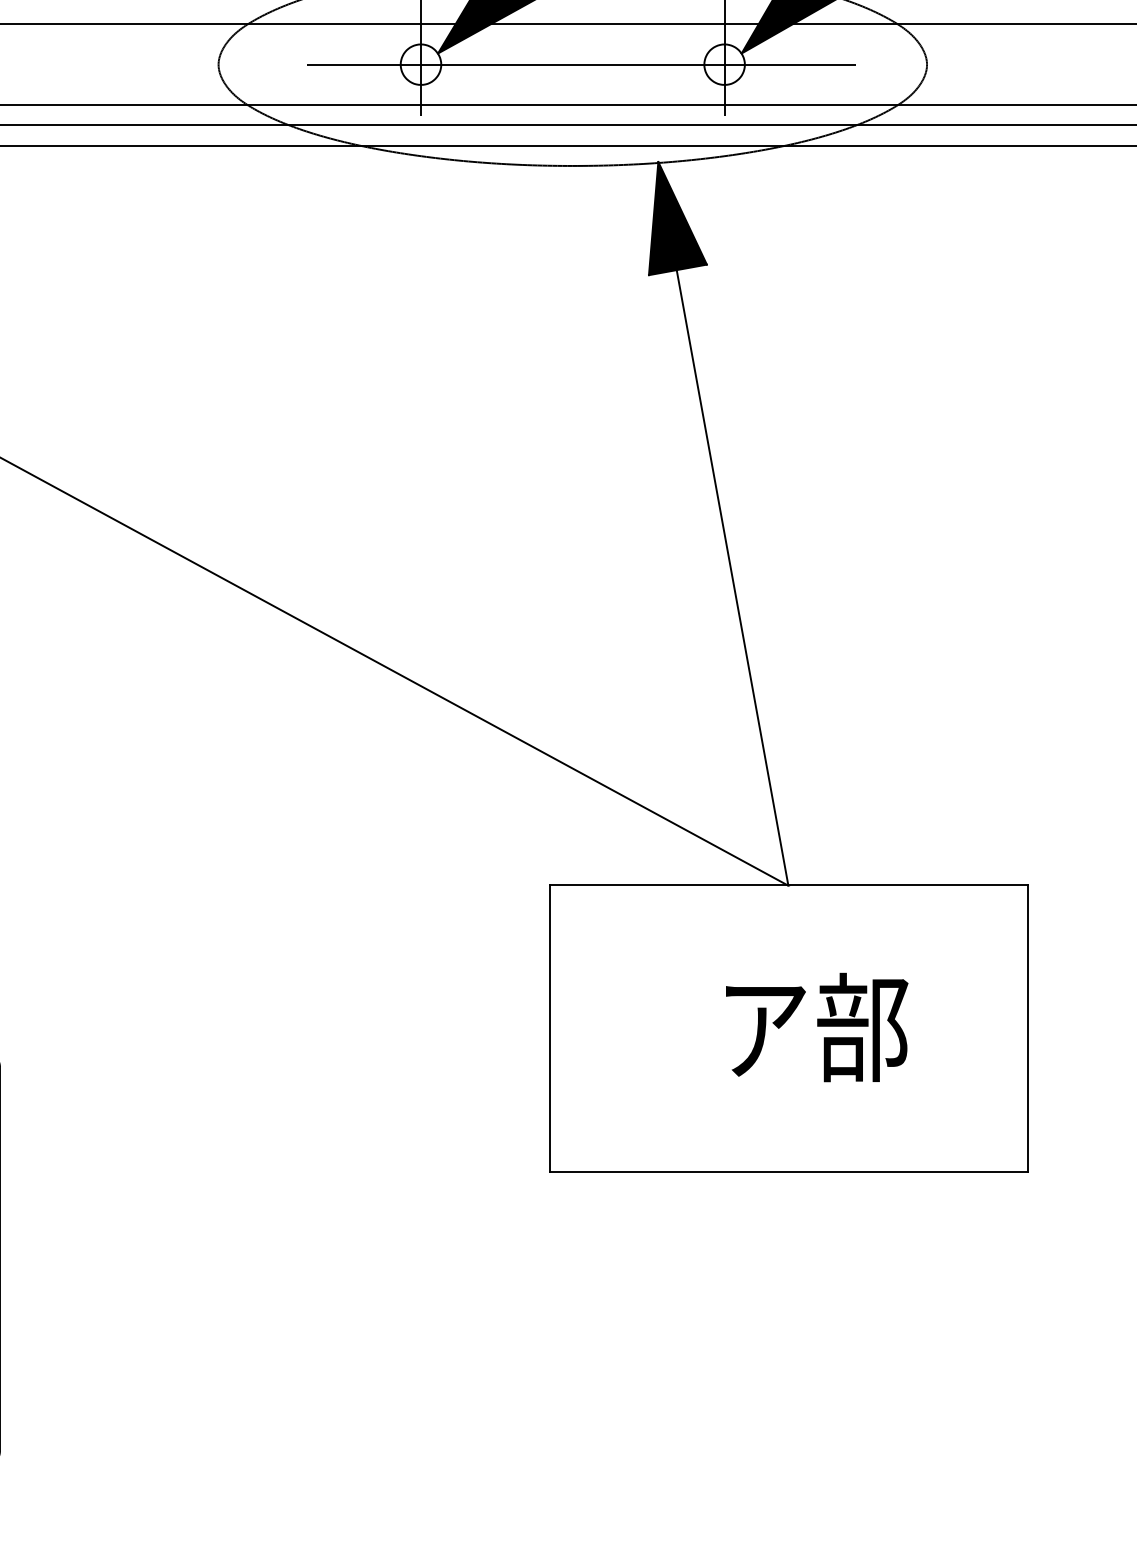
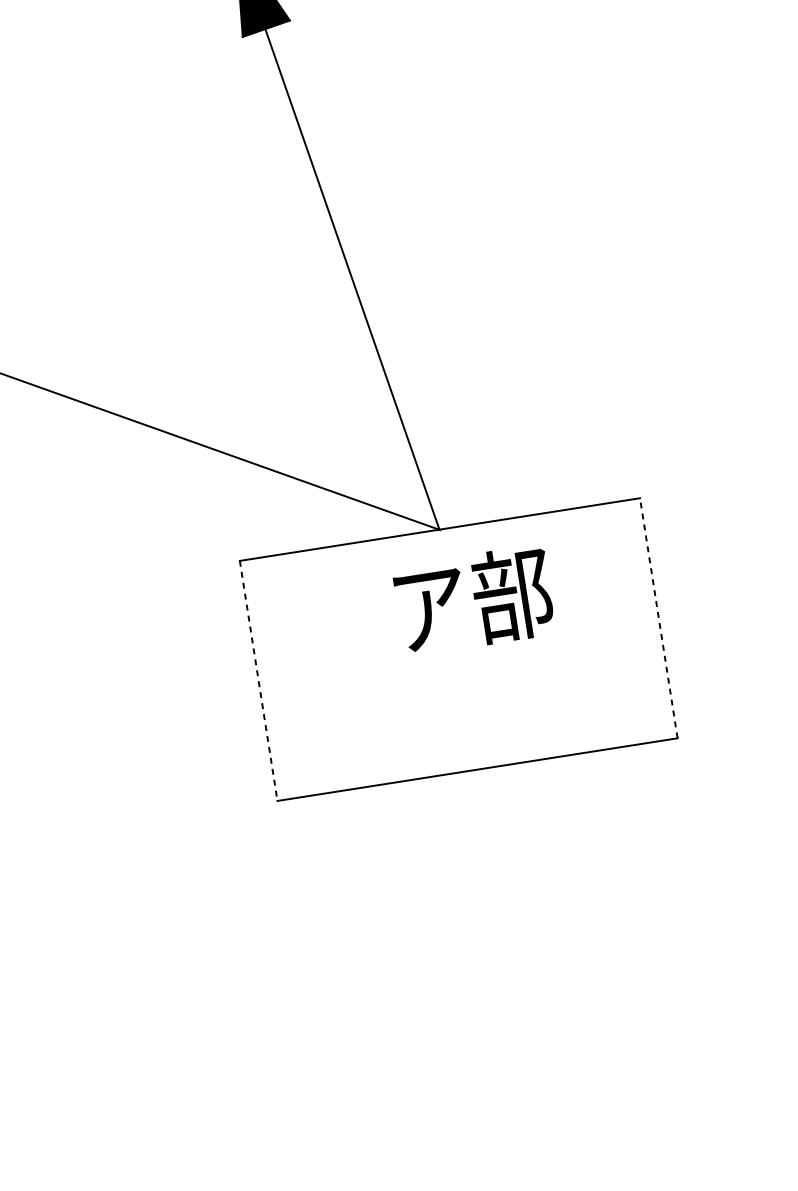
text: (817, 1027) -> (474, 600), moved
line: (1027, 1028) -> (658, 618), solid -> dashed
line: (549, 1029) -> (258, 681), solid -> dashed

